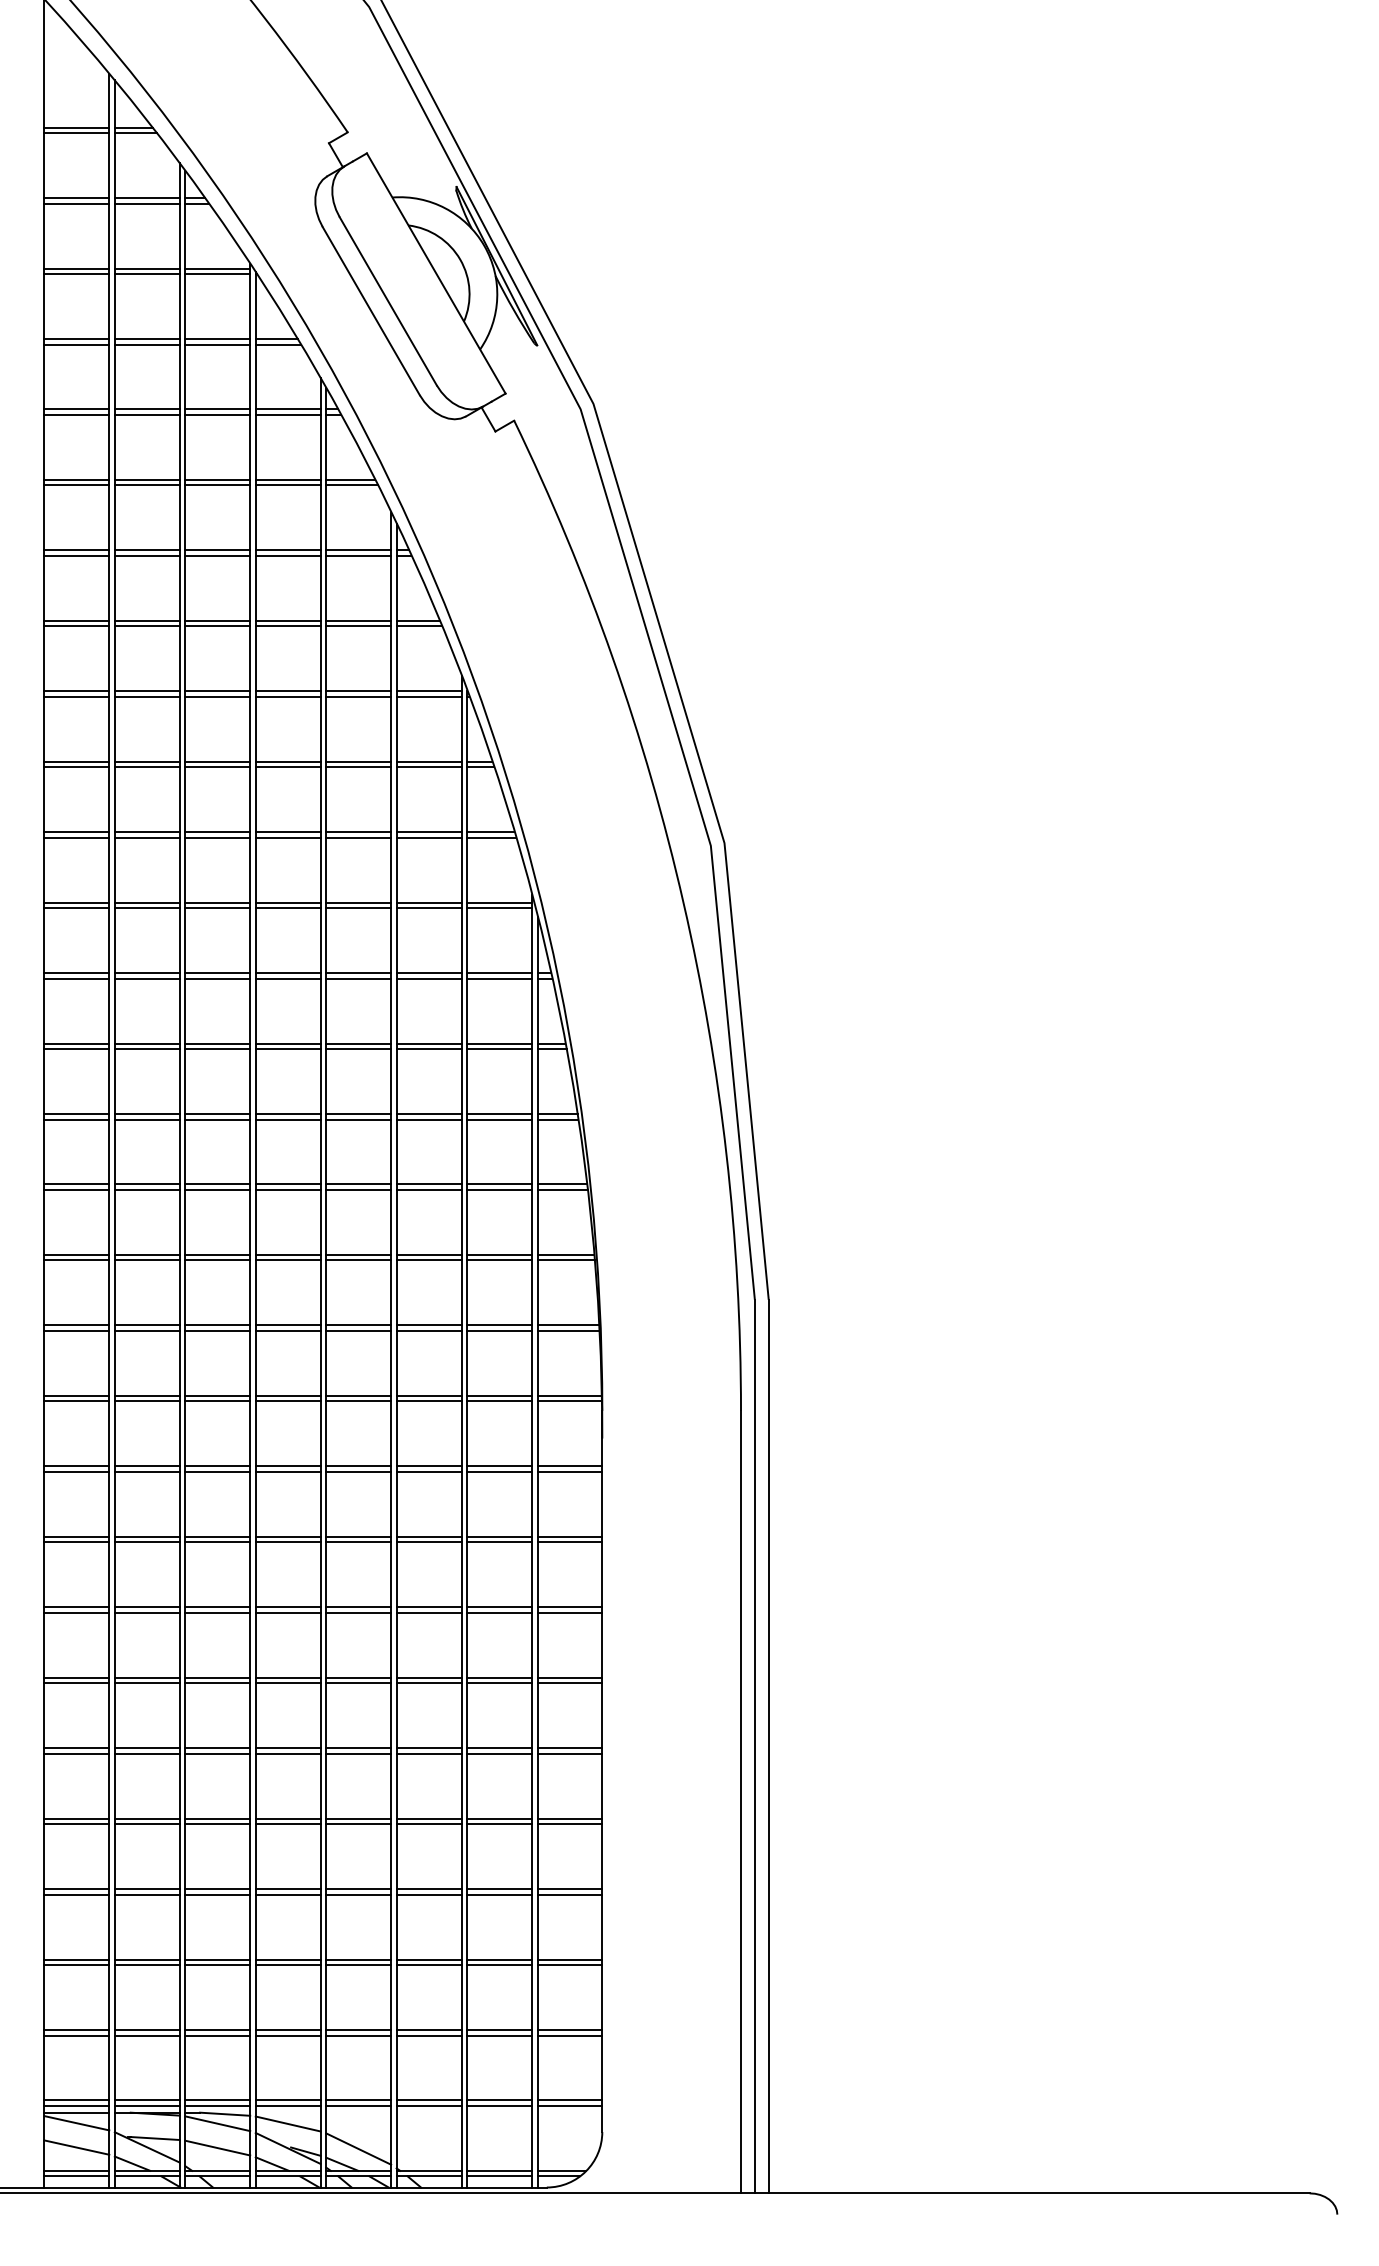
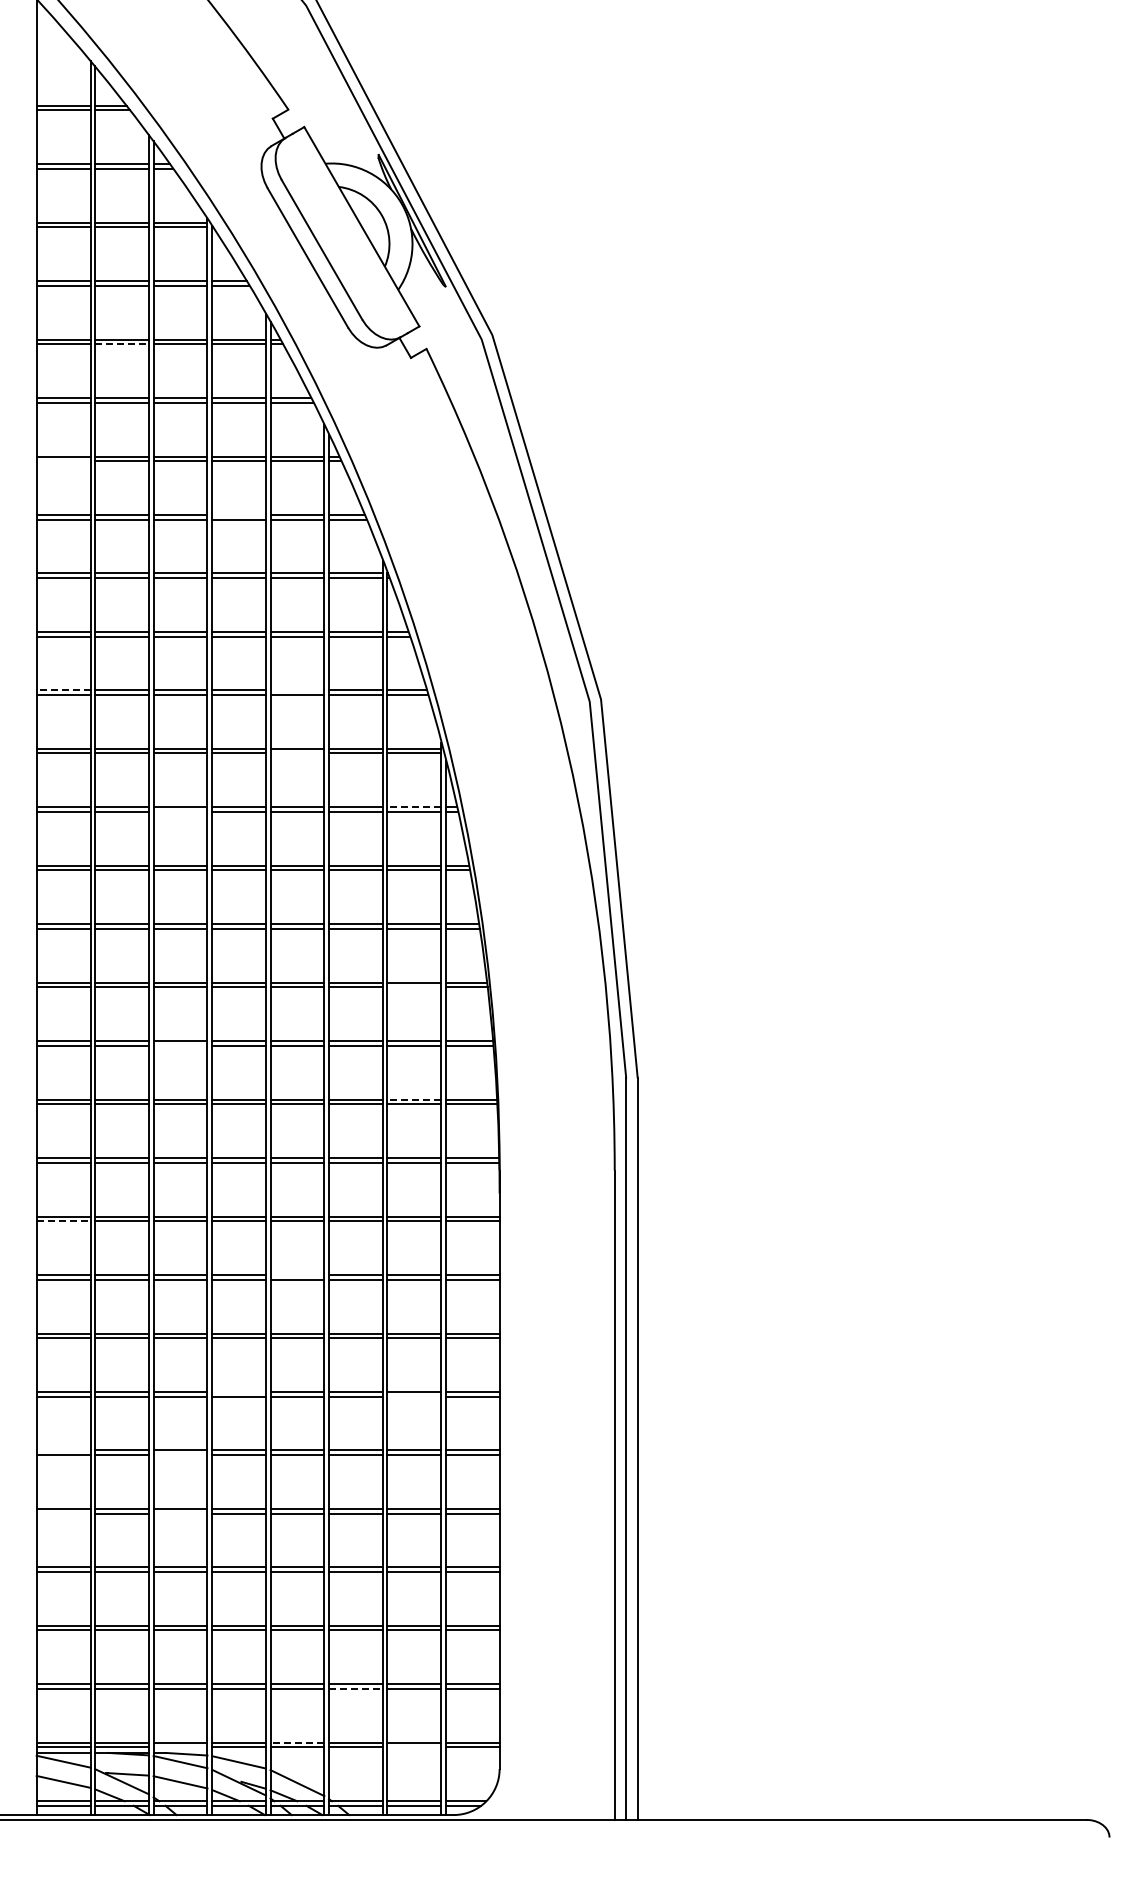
line: (147, 415) -> (122, 344), solid -> dashed
line: (76, 556) -> (63, 461), removed
line: (287, 620) -> (238, 514), removed
line: (76, 832) -> (63, 690), solid -> dashed
line: (358, 832) -> (297, 690), removed
line: (358, 908) -> (297, 753), removed
line: (499, 973) -> (414, 807), solid -> dashed
line: (217, 978) -> (180, 811), removed
line: (499, 1190) -> (414, 987), removed
line: (217, 1260) -> (180, 1045), removed
line: (499, 1325) -> (414, 1099), solid -> dashed
line: (76, 1472) -> (63, 1221), solid -> dashed
line: (358, 1537) -> (297, 1275), removed
line: (287, 1677) -> (238, 1391), removed
line: (499, 1683) -> (414, 1396), removed
line: (76, 1748) -> (63, 1450), removed
line: (217, 1754) -> (180, 1455), removed
line: (76, 1824) -> (63, 1513), removed
line: (217, 1824) -> (180, 1513), removed
line: (428, 2035) -> (355, 1688), solid -> dashed
line: (358, 2100) -> (297, 1742), solid -> dashed
line: (217, 2106) -> (180, 1747), removed
line: (499, 2106) -> (414, 1747), removed

